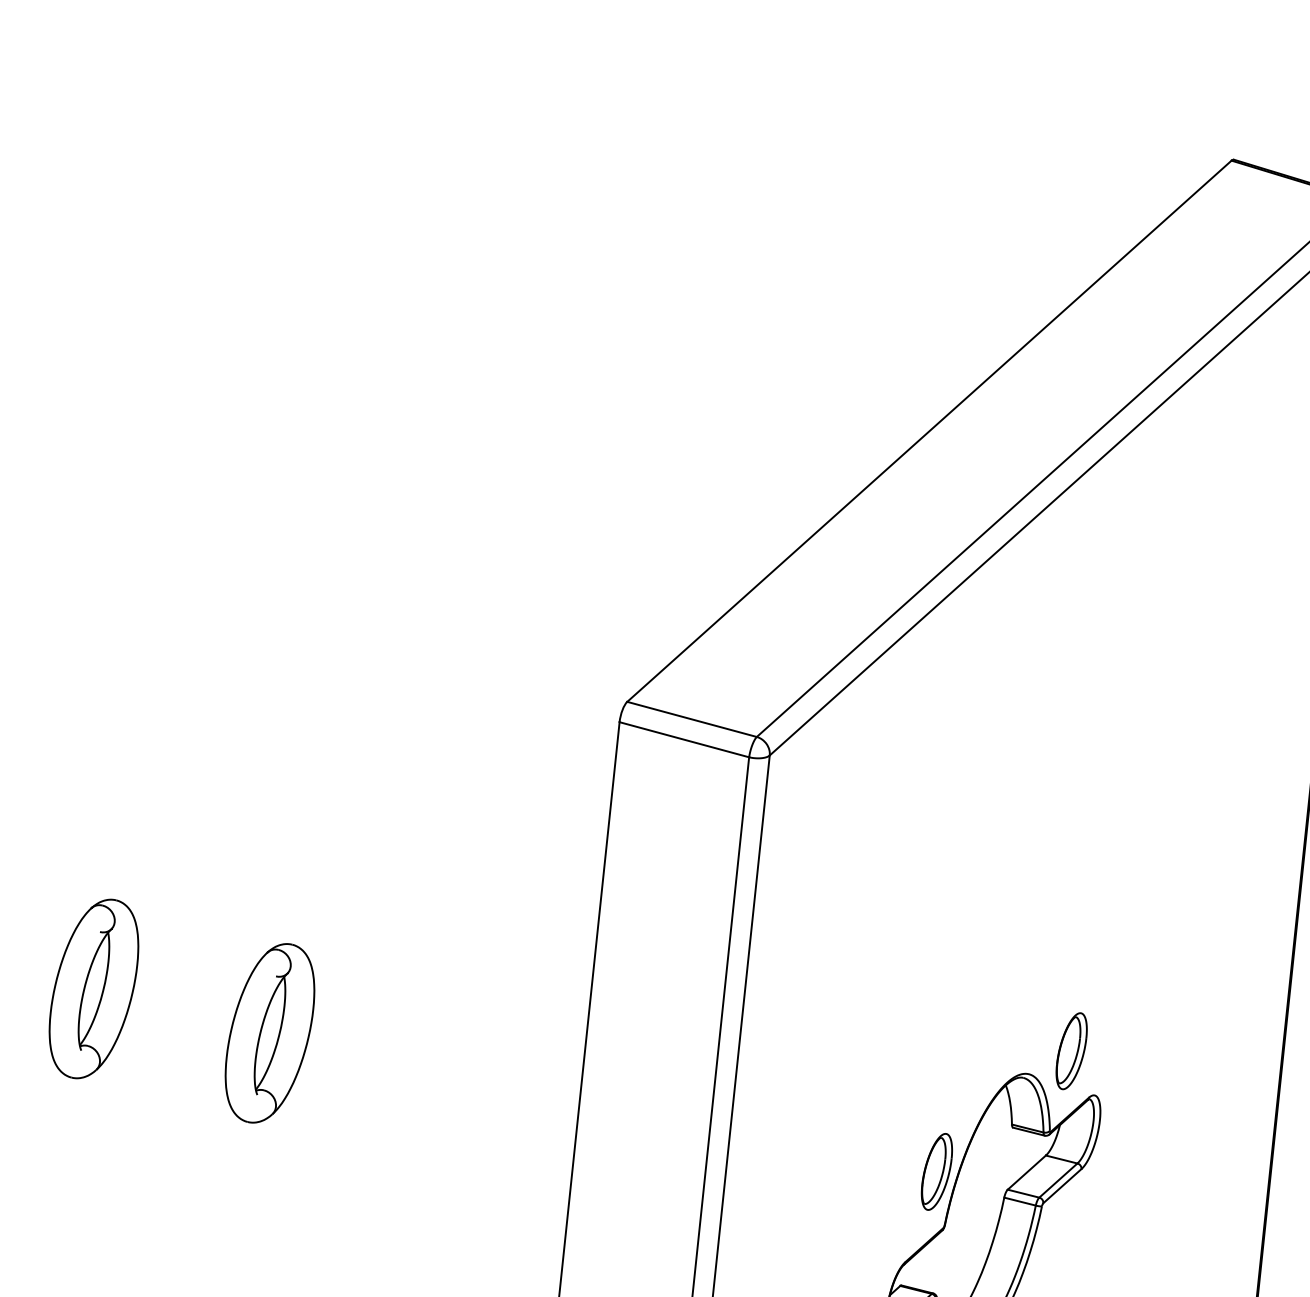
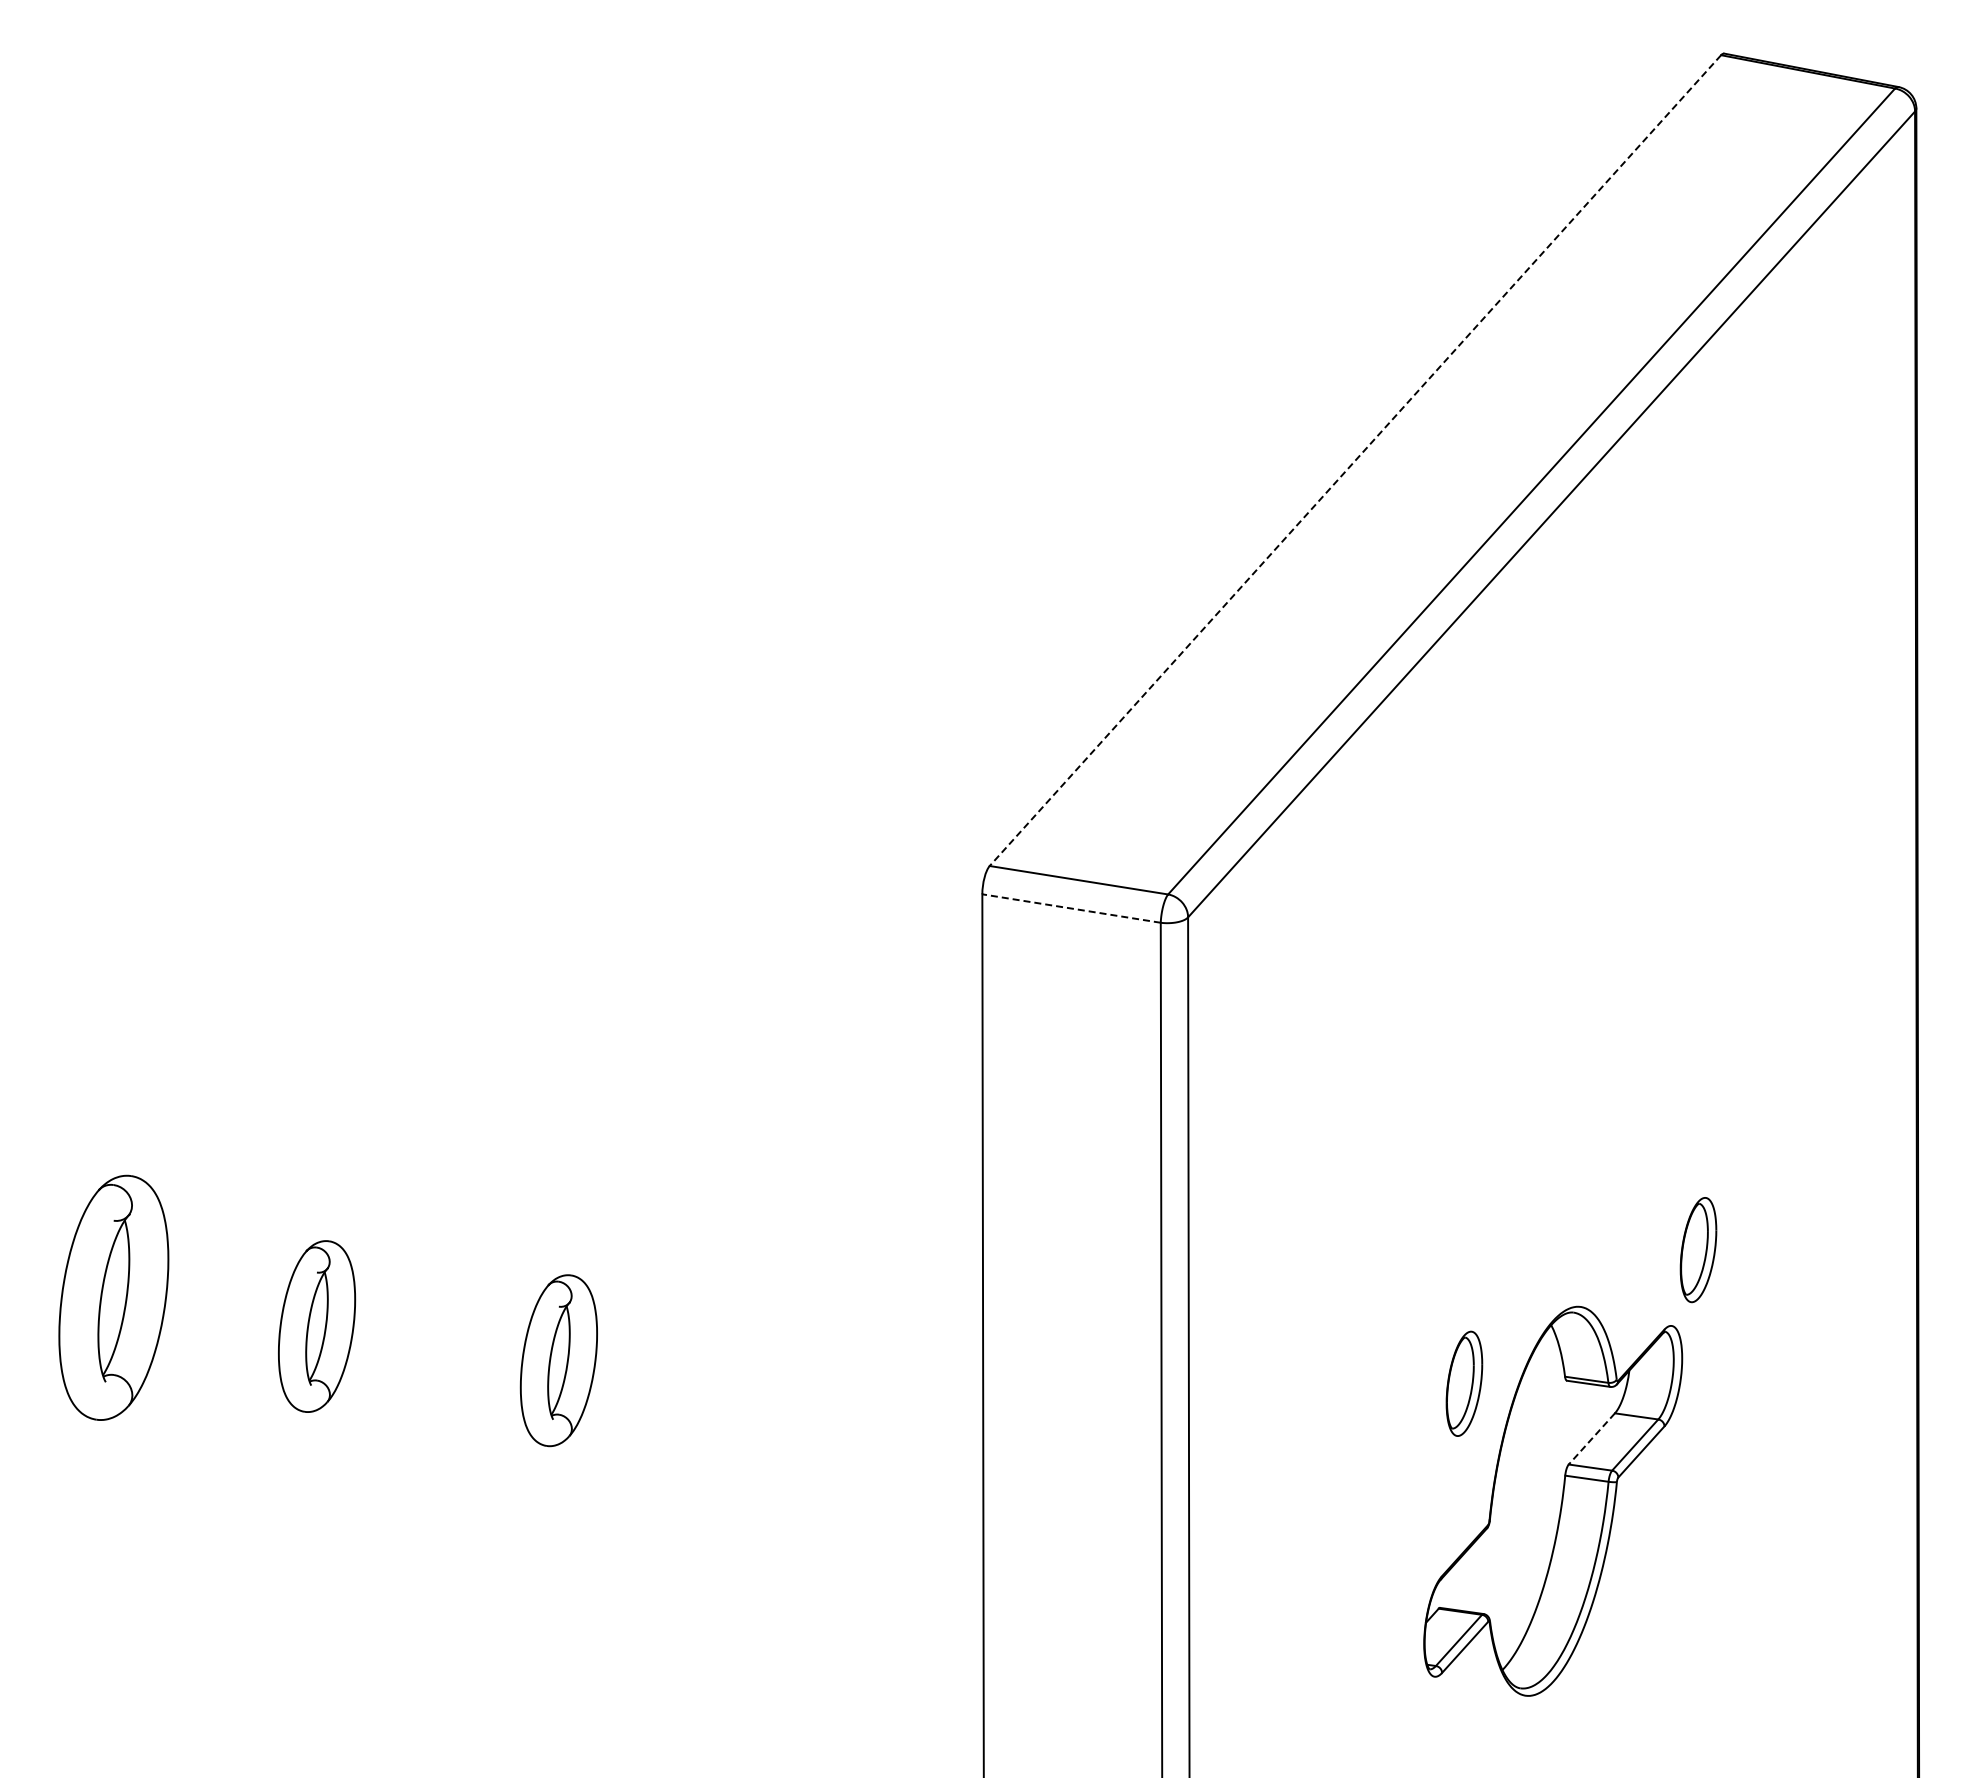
line: (929, 431) -> (1355, 460), solid -> dashed
line: (684, 739) -> (1071, 908), solid -> dashed
part: (93, 988) -> (316, 1326), size x0.7
part: (269, 1033) -> (558, 1360), size x0.7
part: (1071, 1051) -> (1698, 1250), moved
part: (937, 1171) -> (1464, 1383), moved
line: (1026, 1173) -> (1591, 1439), solid -> dashed

